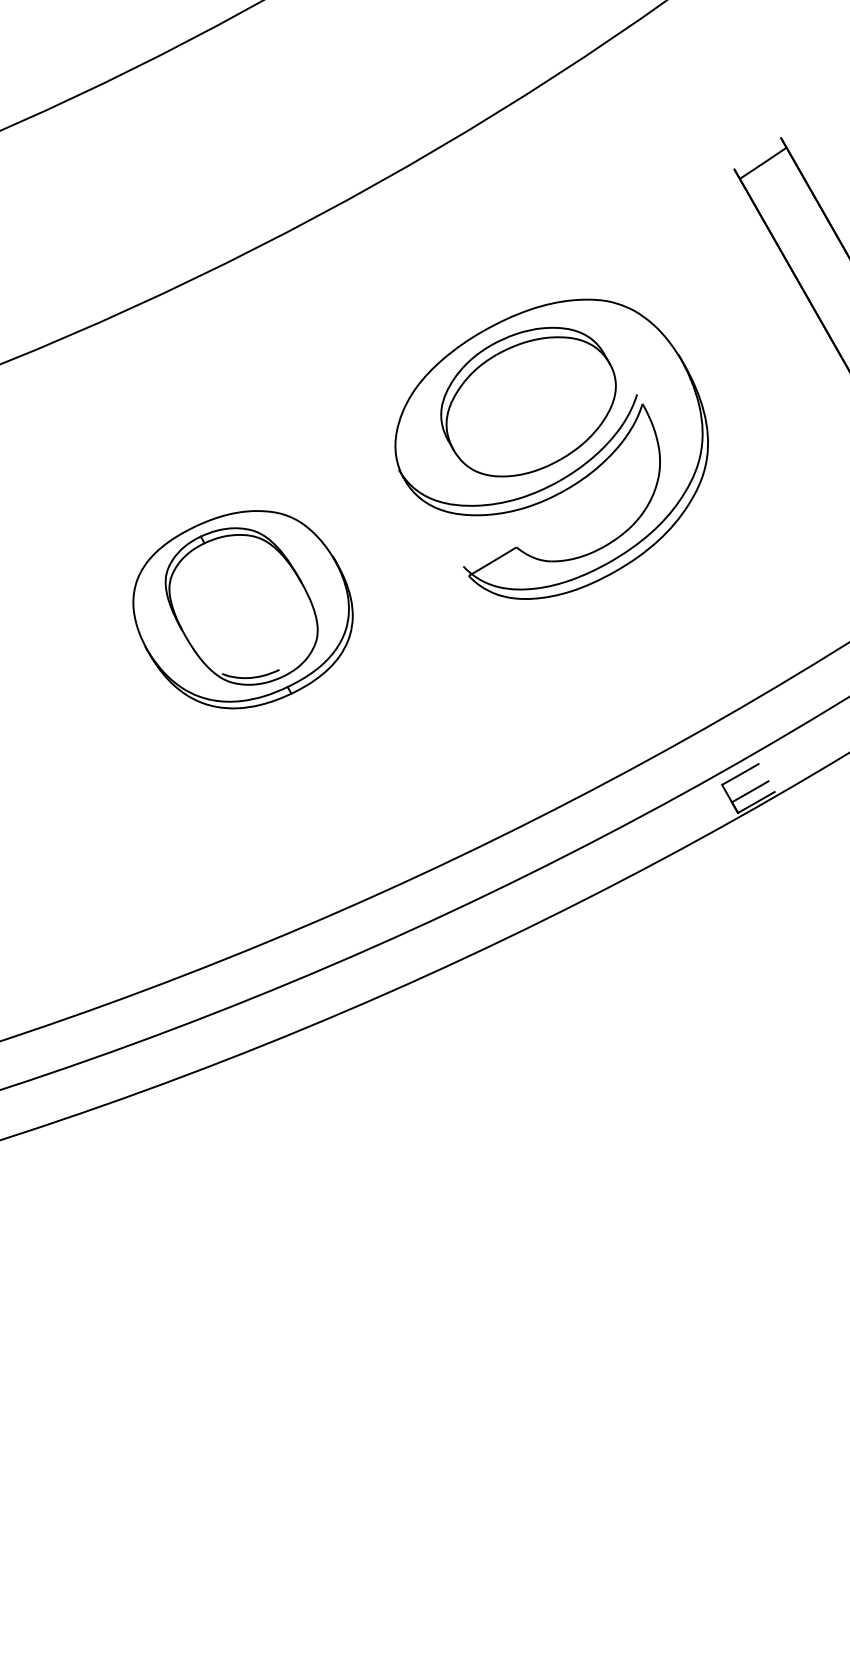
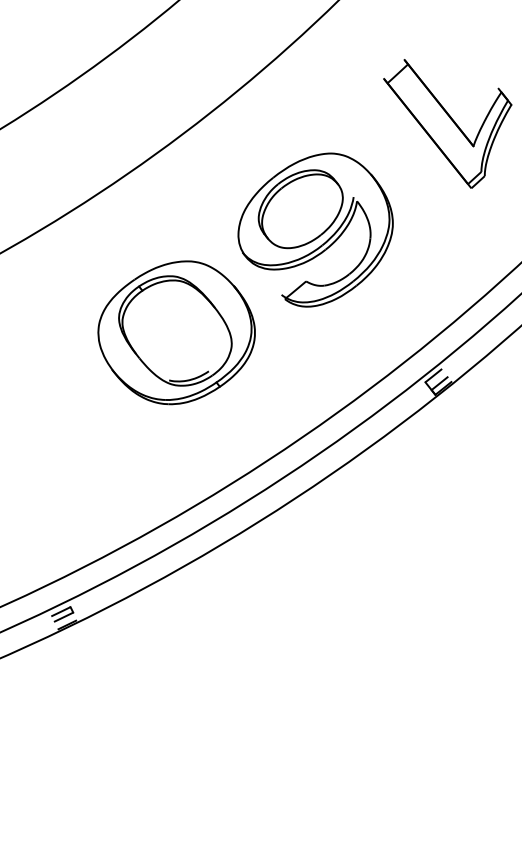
part: (242, 608) -> (176, 332), size x1.43

